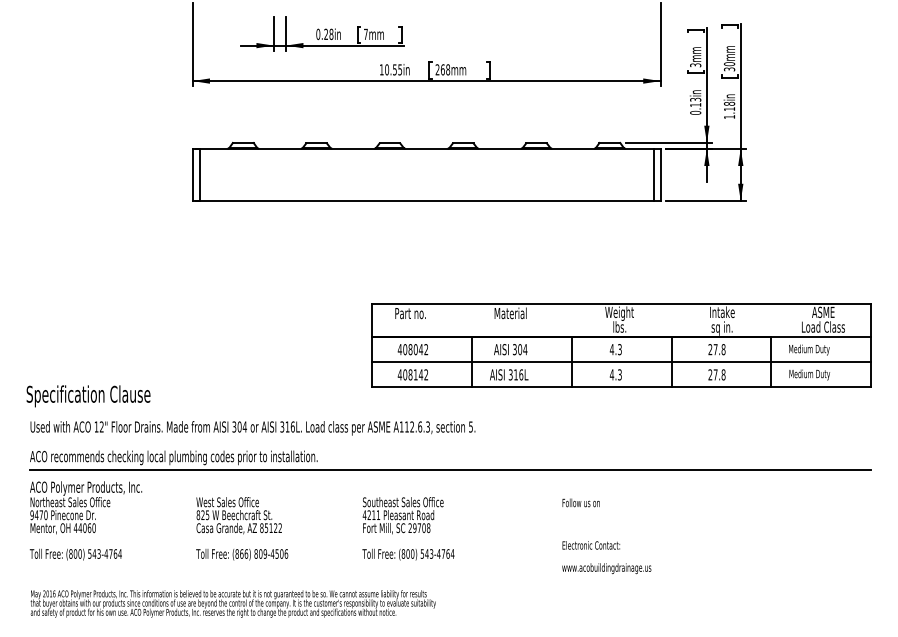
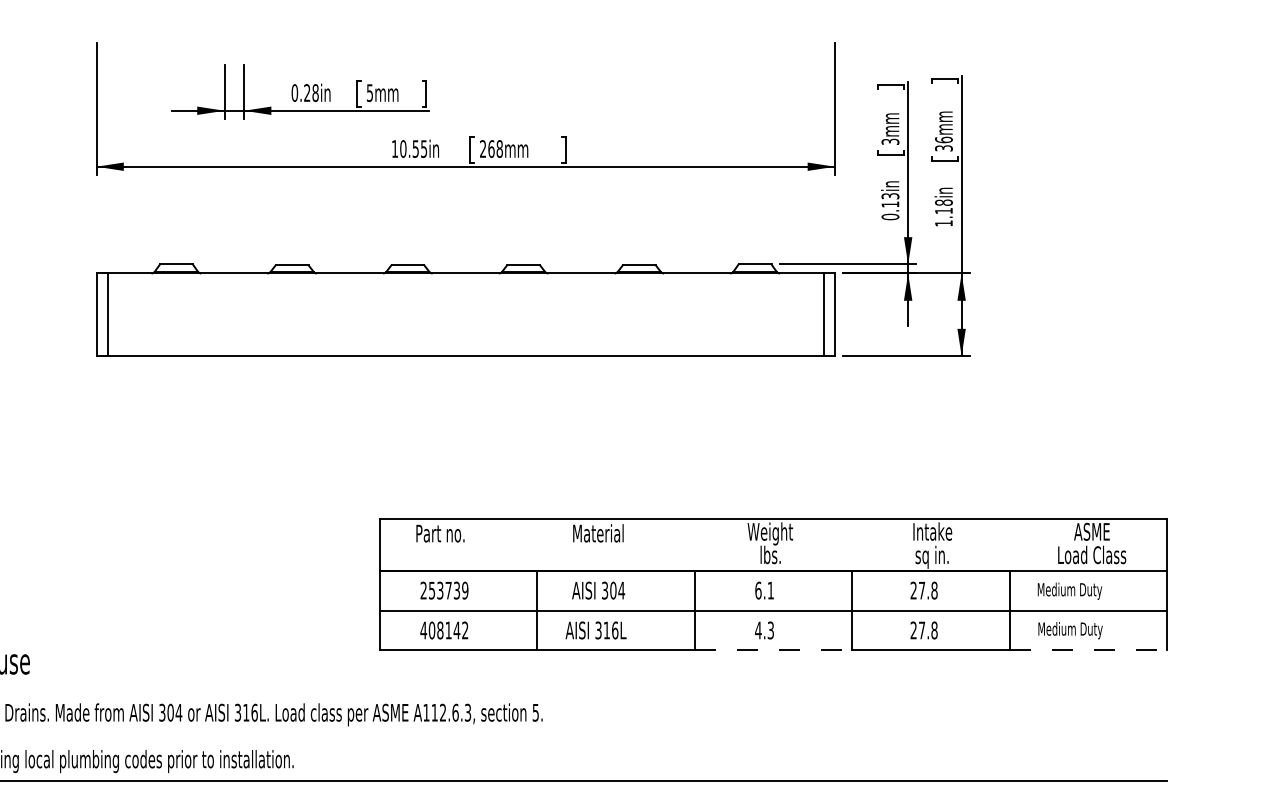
text: (365, 34) -> (369, 93), 7mm -> 5mm
text: (729, 63) -> (943, 138), 30mm -> 36mm
text: (412, 349) -> (443, 590), 408042 -> 253739
text: (615, 349) -> (763, 590), 4.3 -> 6.1
line: (621, 387) -> (773, 650), solid -> dashed
line: (821, 387) -> (1089, 650), solid -> dashed

